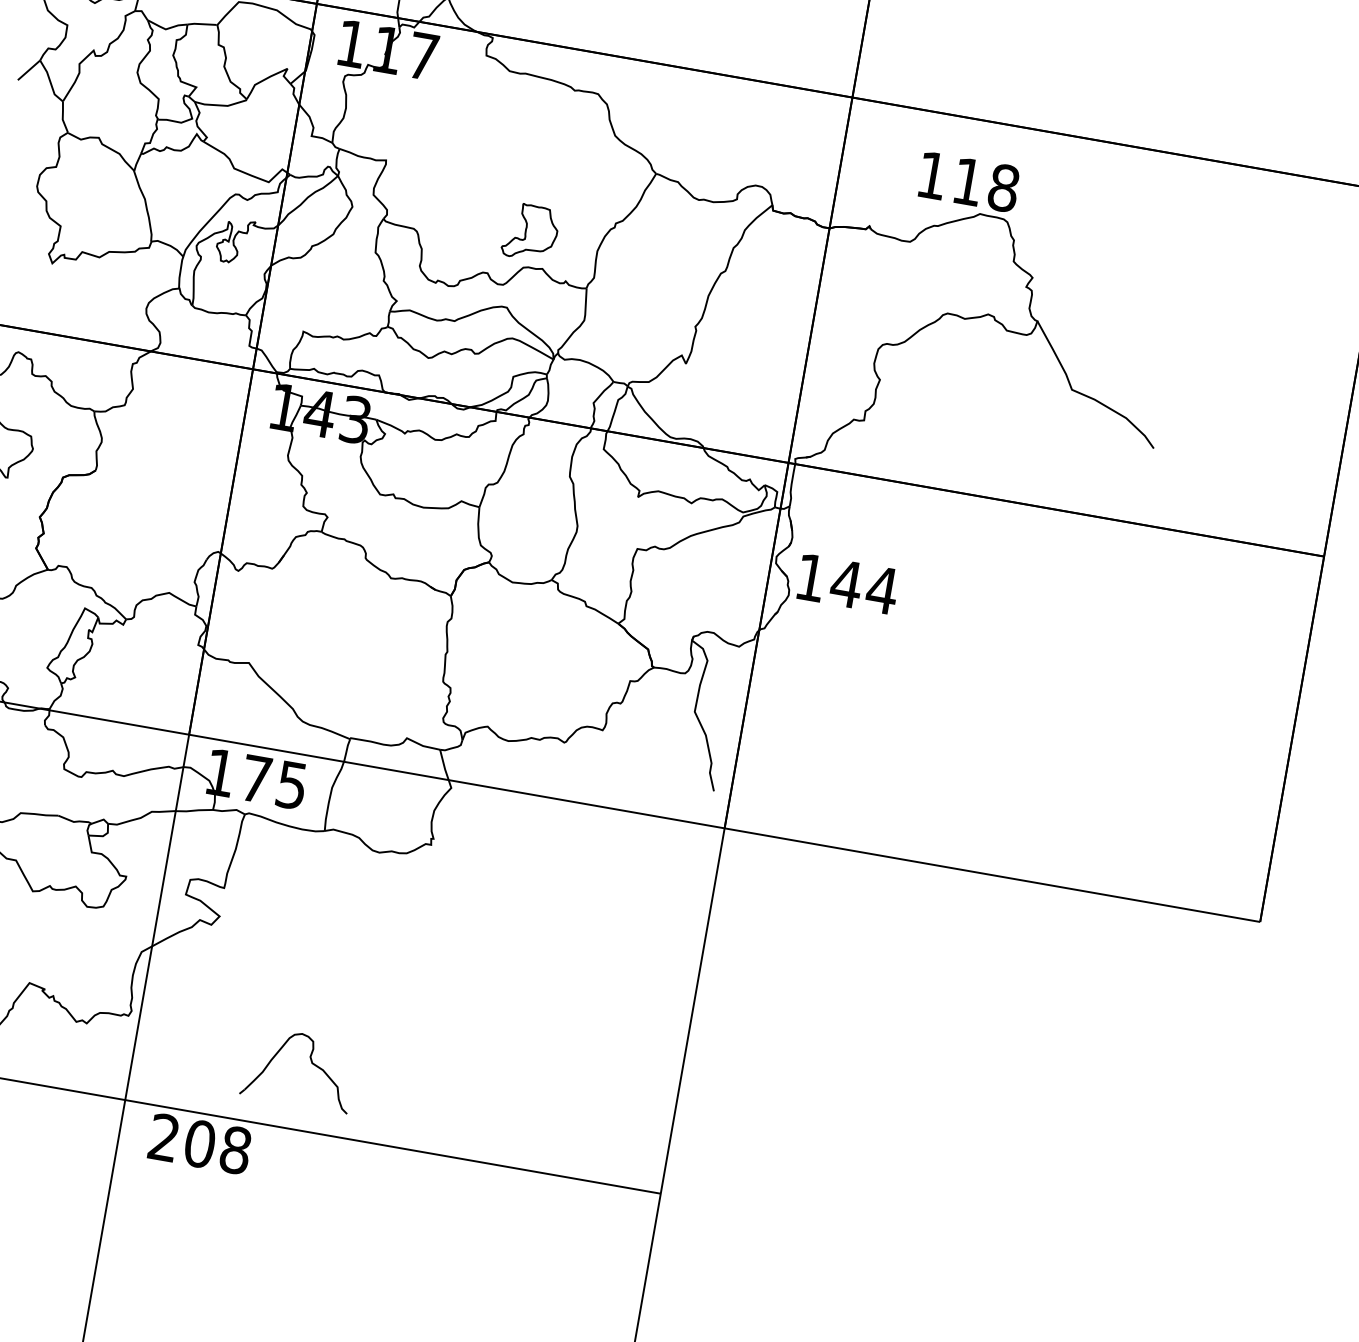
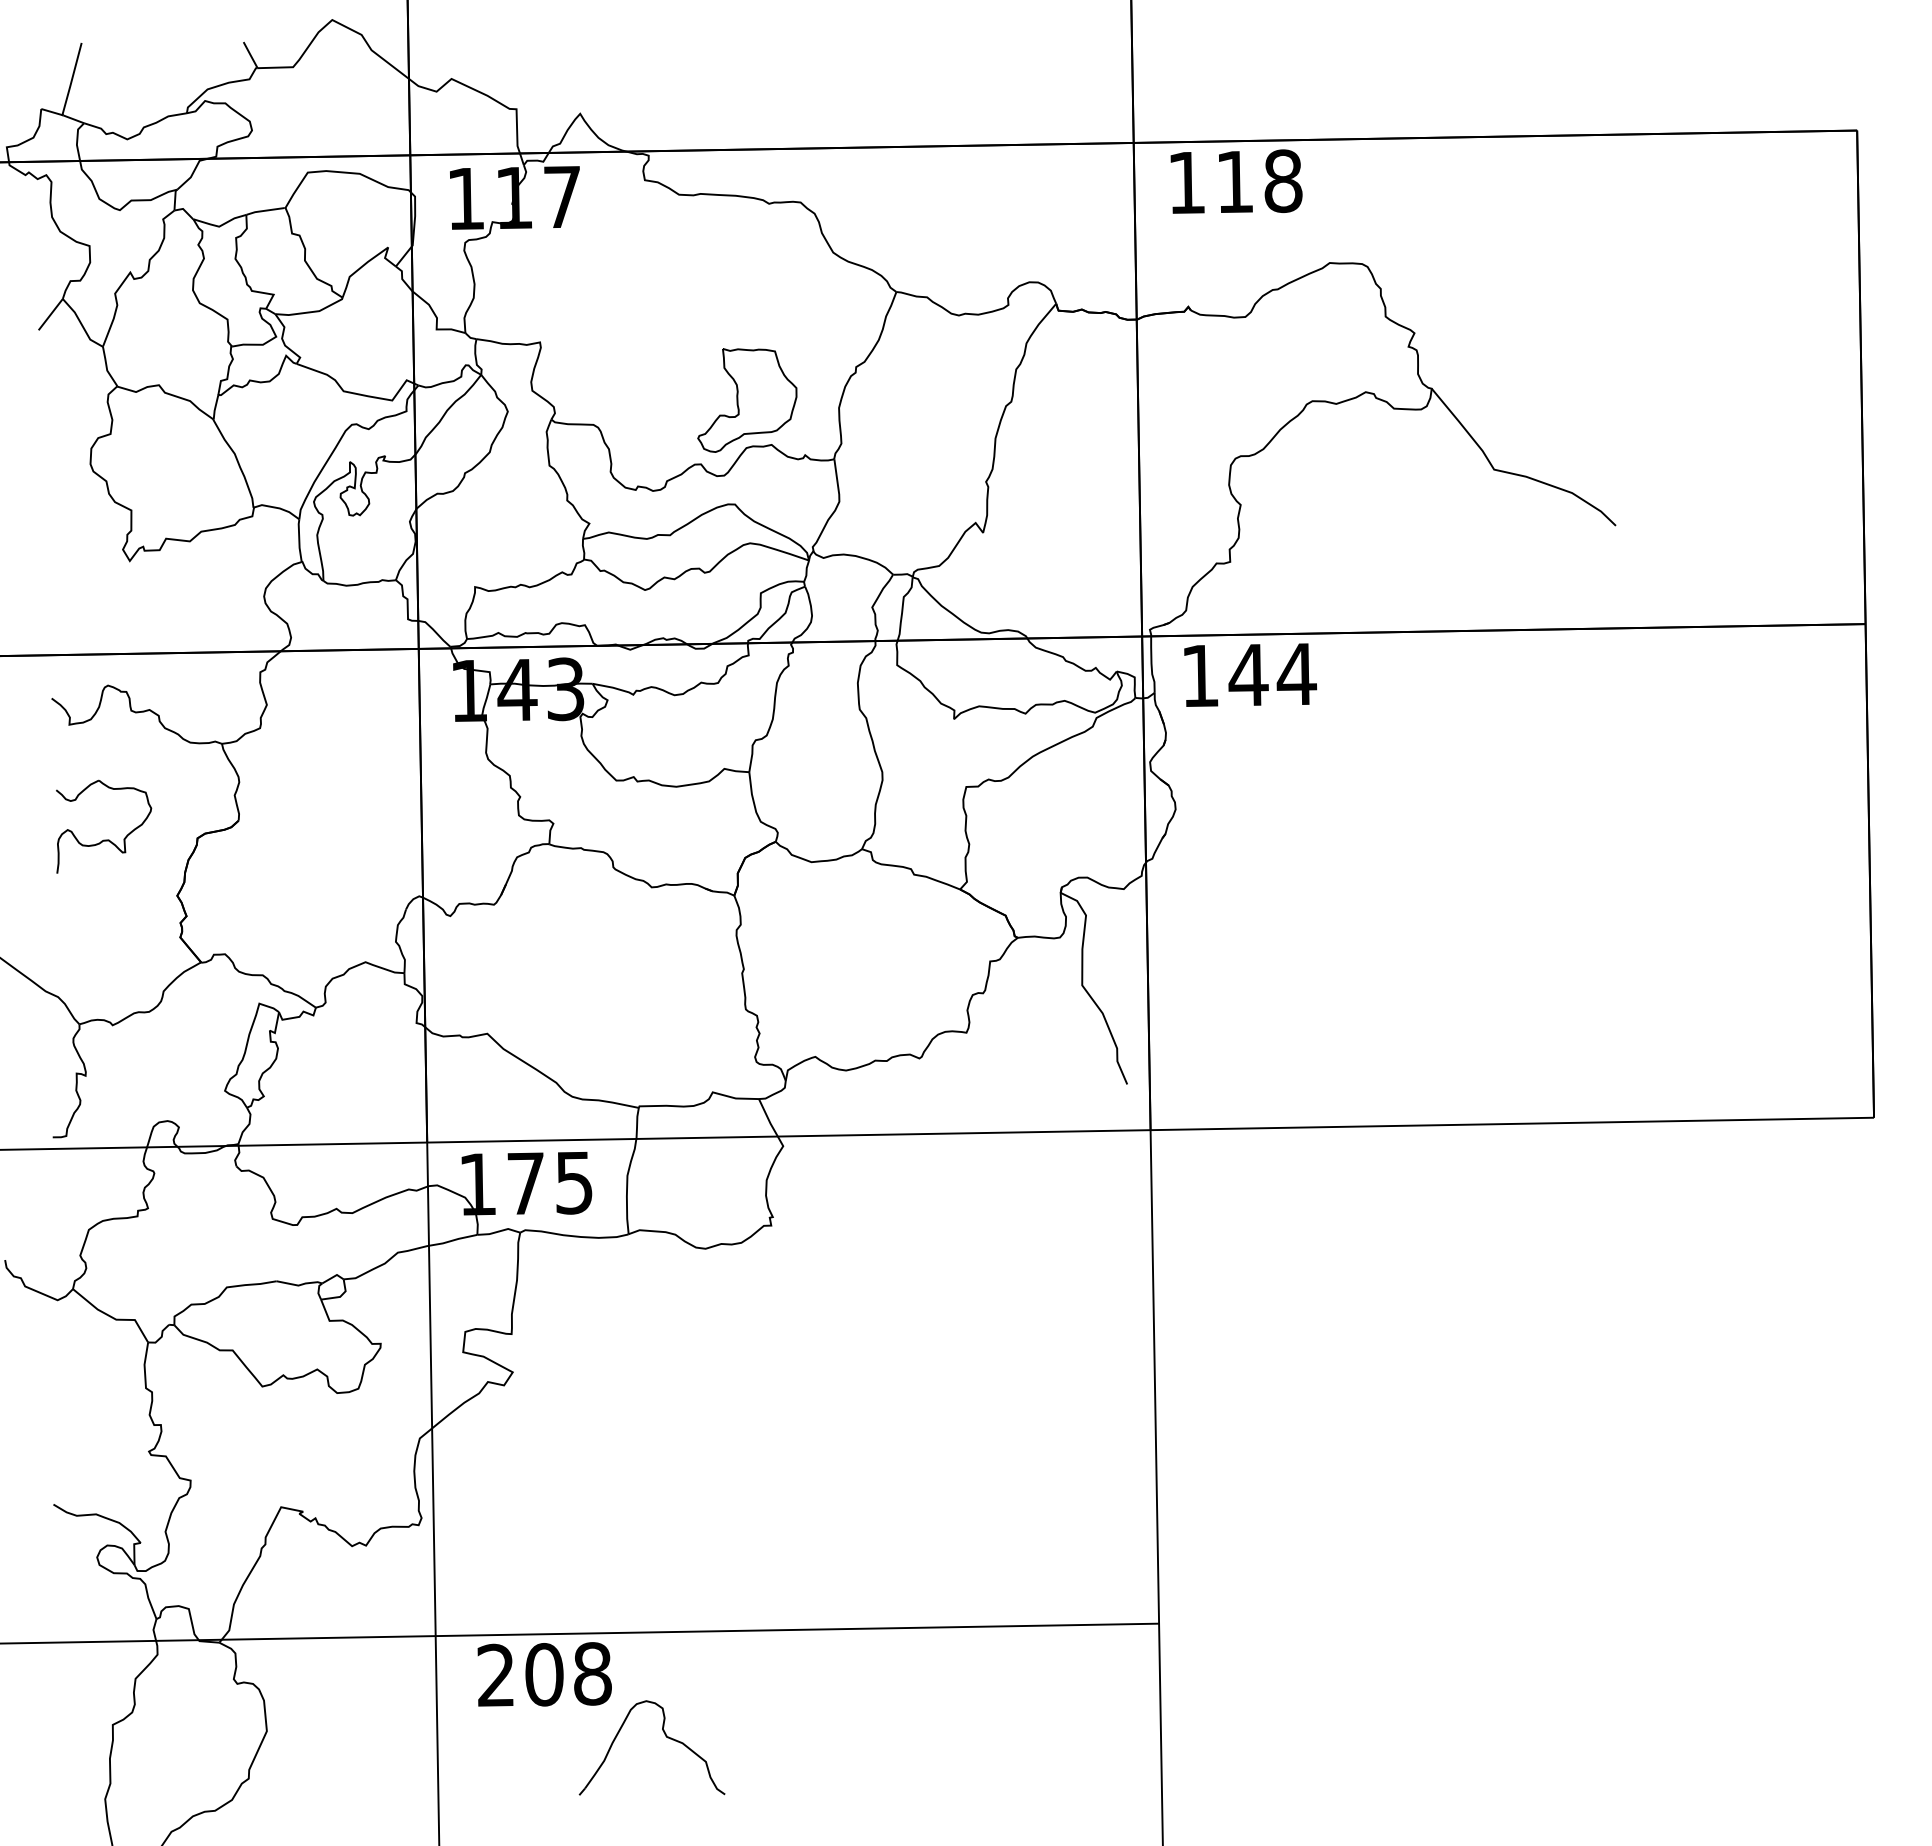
text: (969, 181) -> (1236, 181), moved
part: (530, 232) -> (747, 400), size x1.43
text: (848, 583) -> (1250, 674), moved
part: (311, 1062) -> (665, 1736), moved

